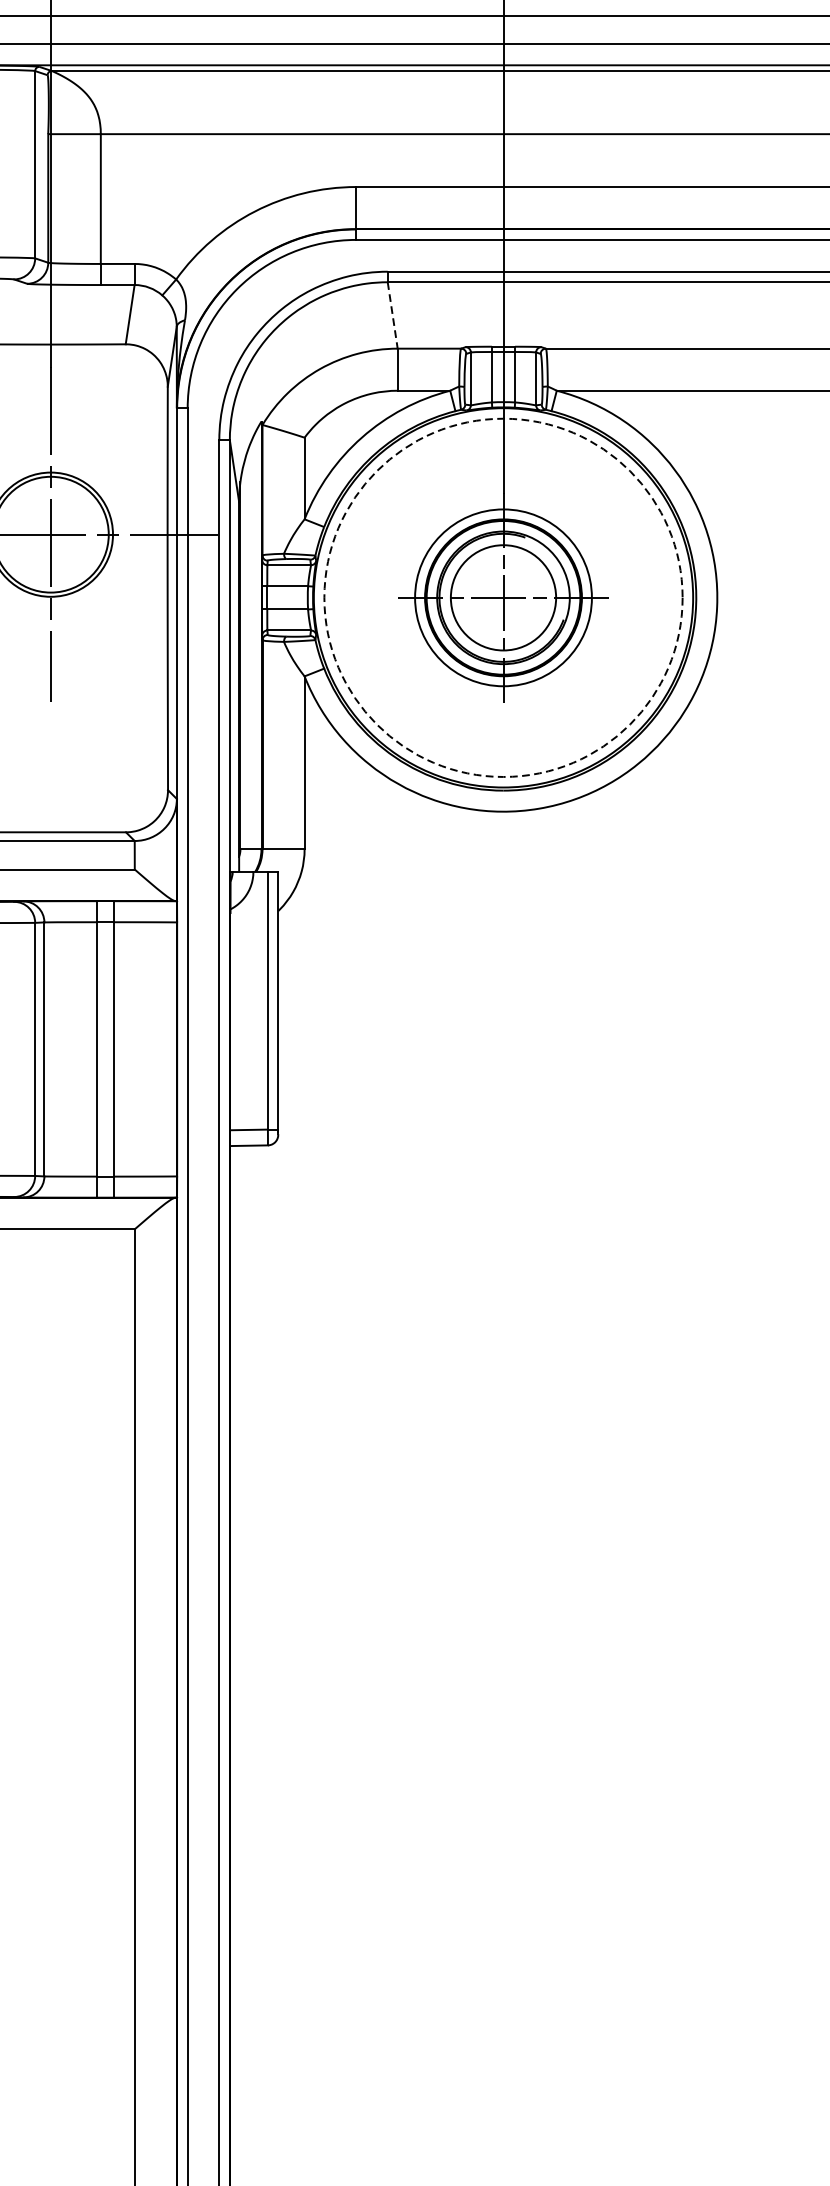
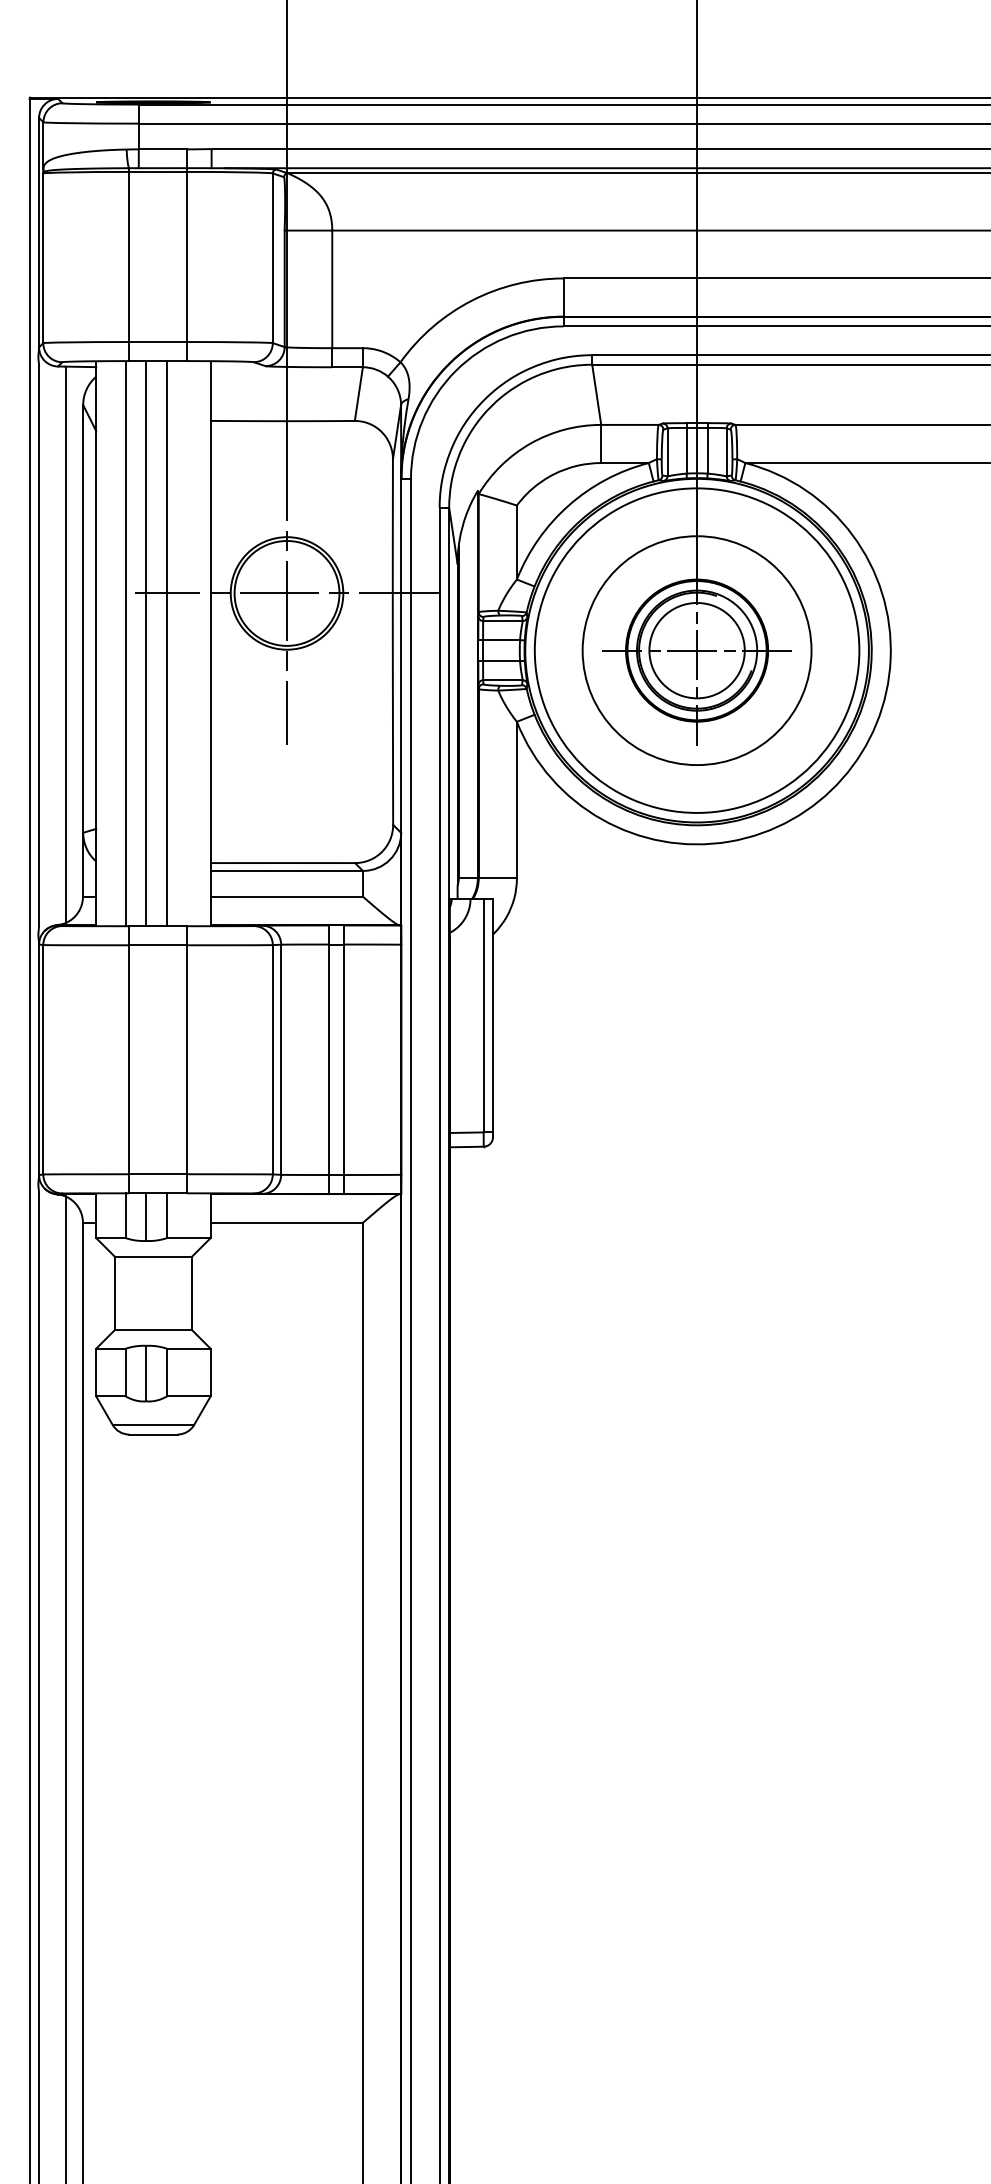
line: (392, 316) -> (596, 395), dashed -> solid
circle: (502, 597) -> (696, 650), dashed -> solid
circle: (502, 597) -> (696, 650), size x1.43

